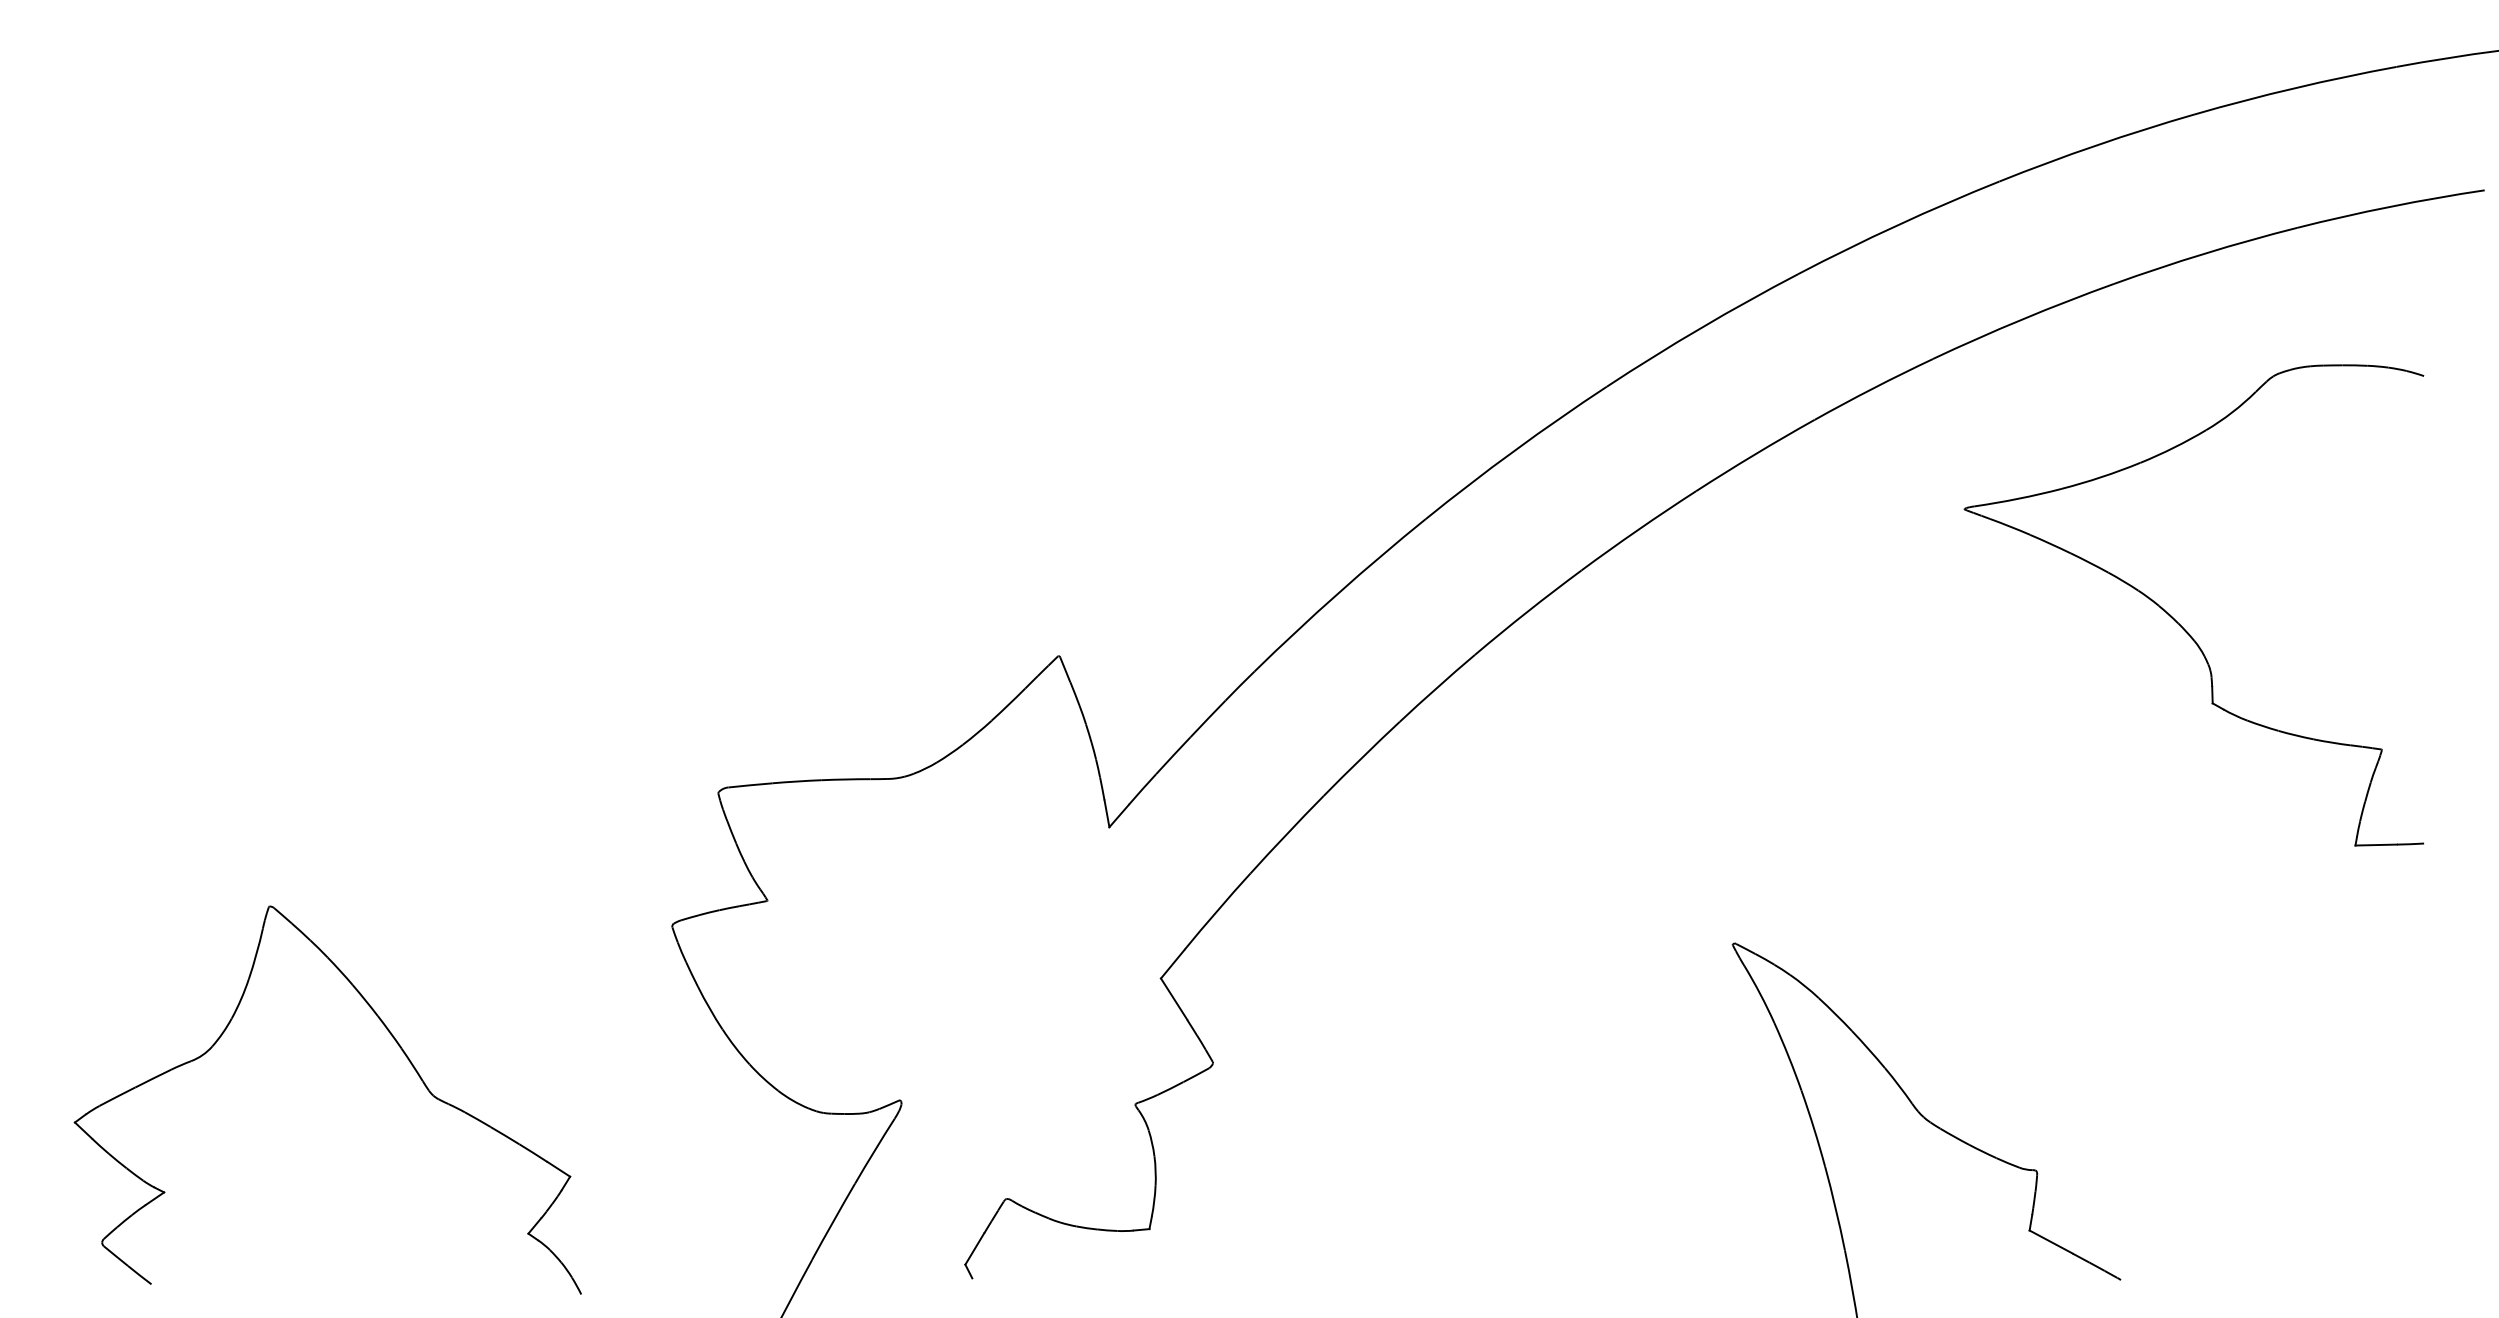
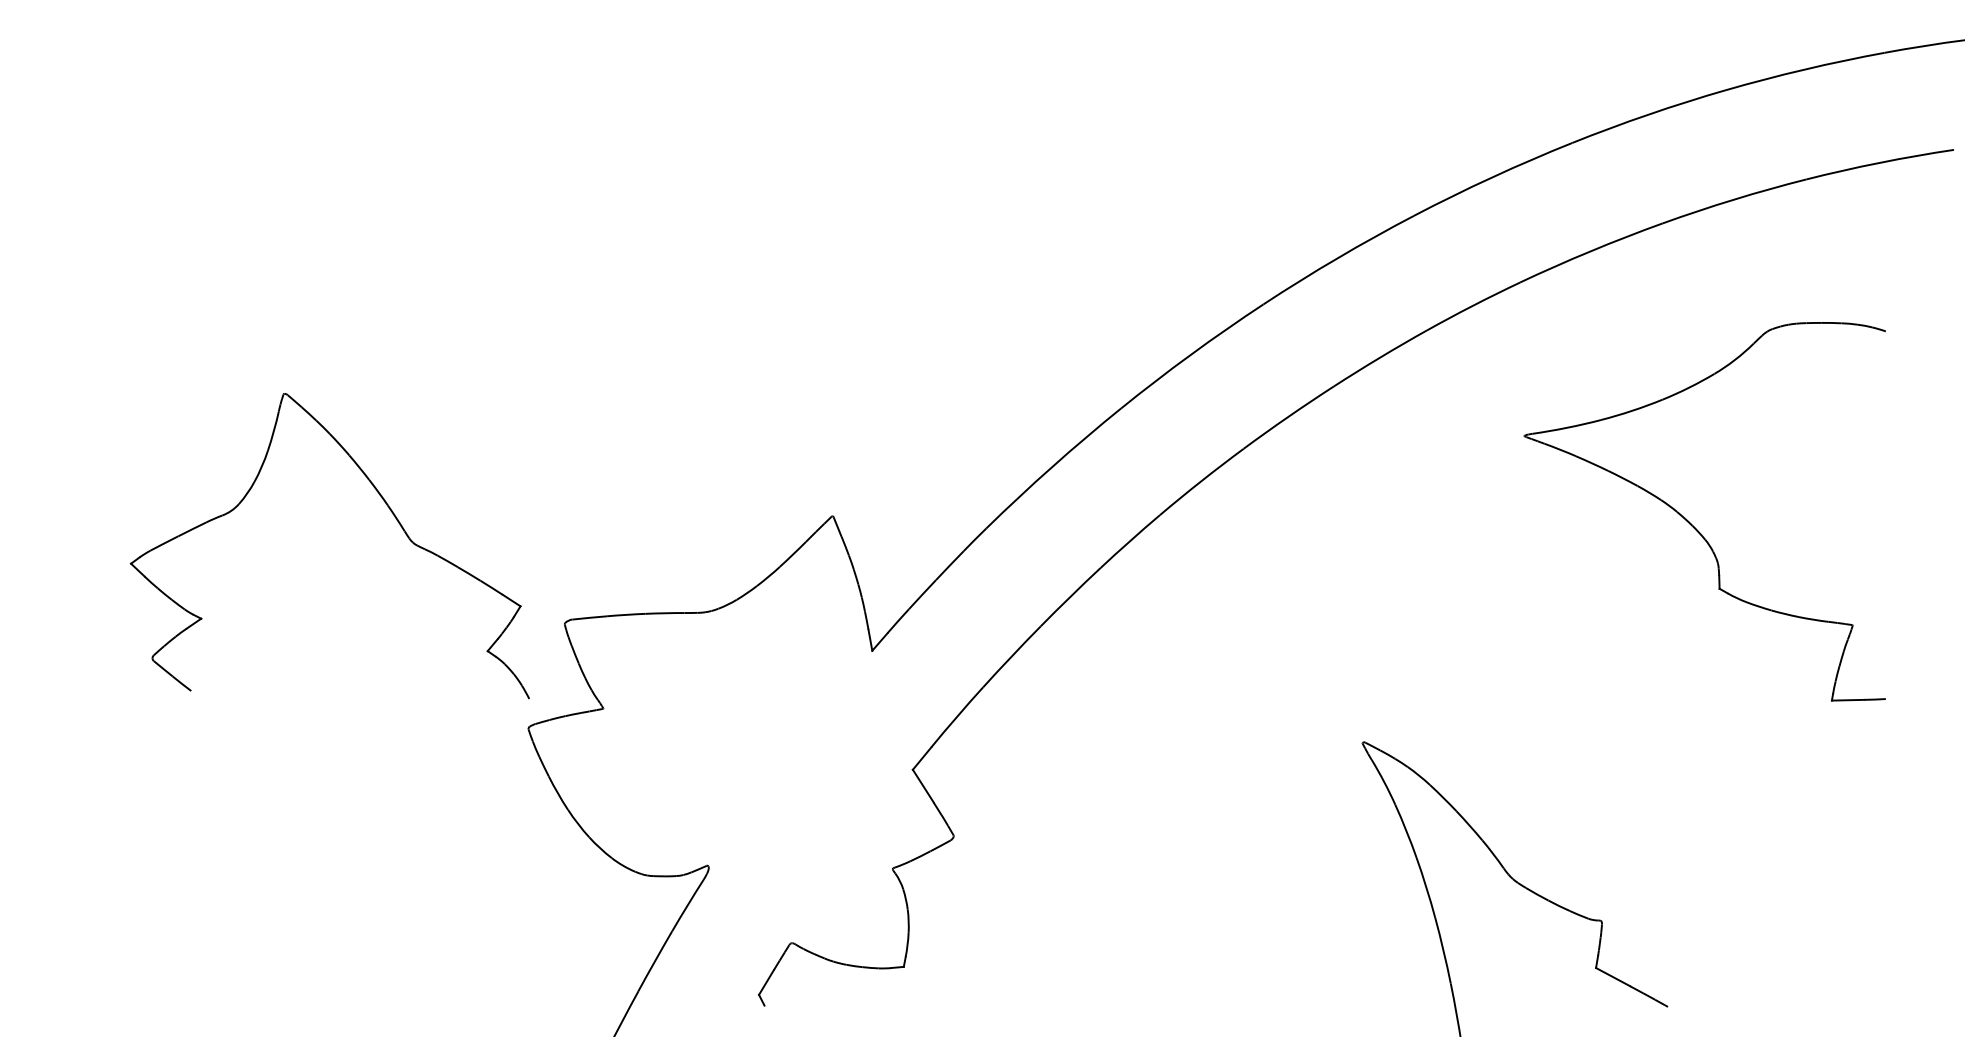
part: (2177, 621) -> (1691, 524), moved
part: (401, 1050) -> (387, 507), moved

